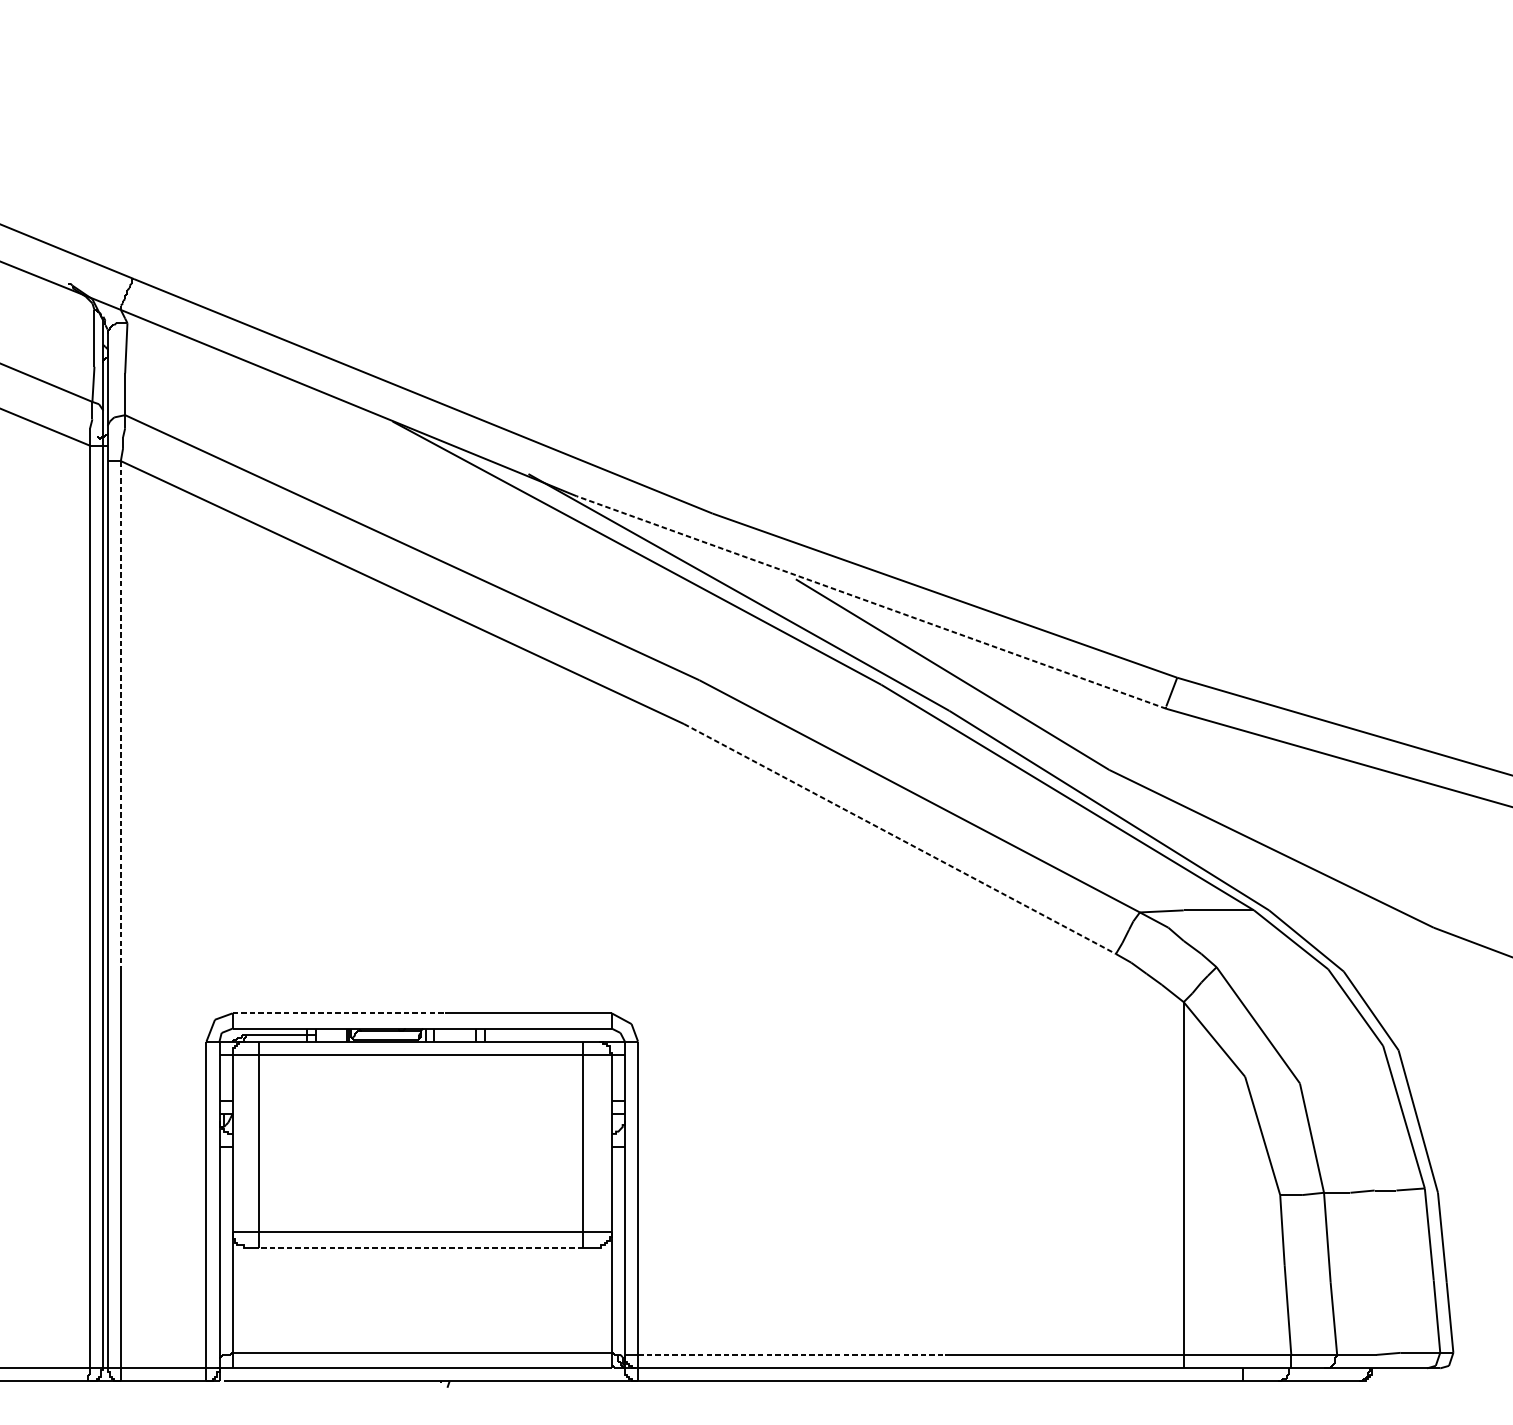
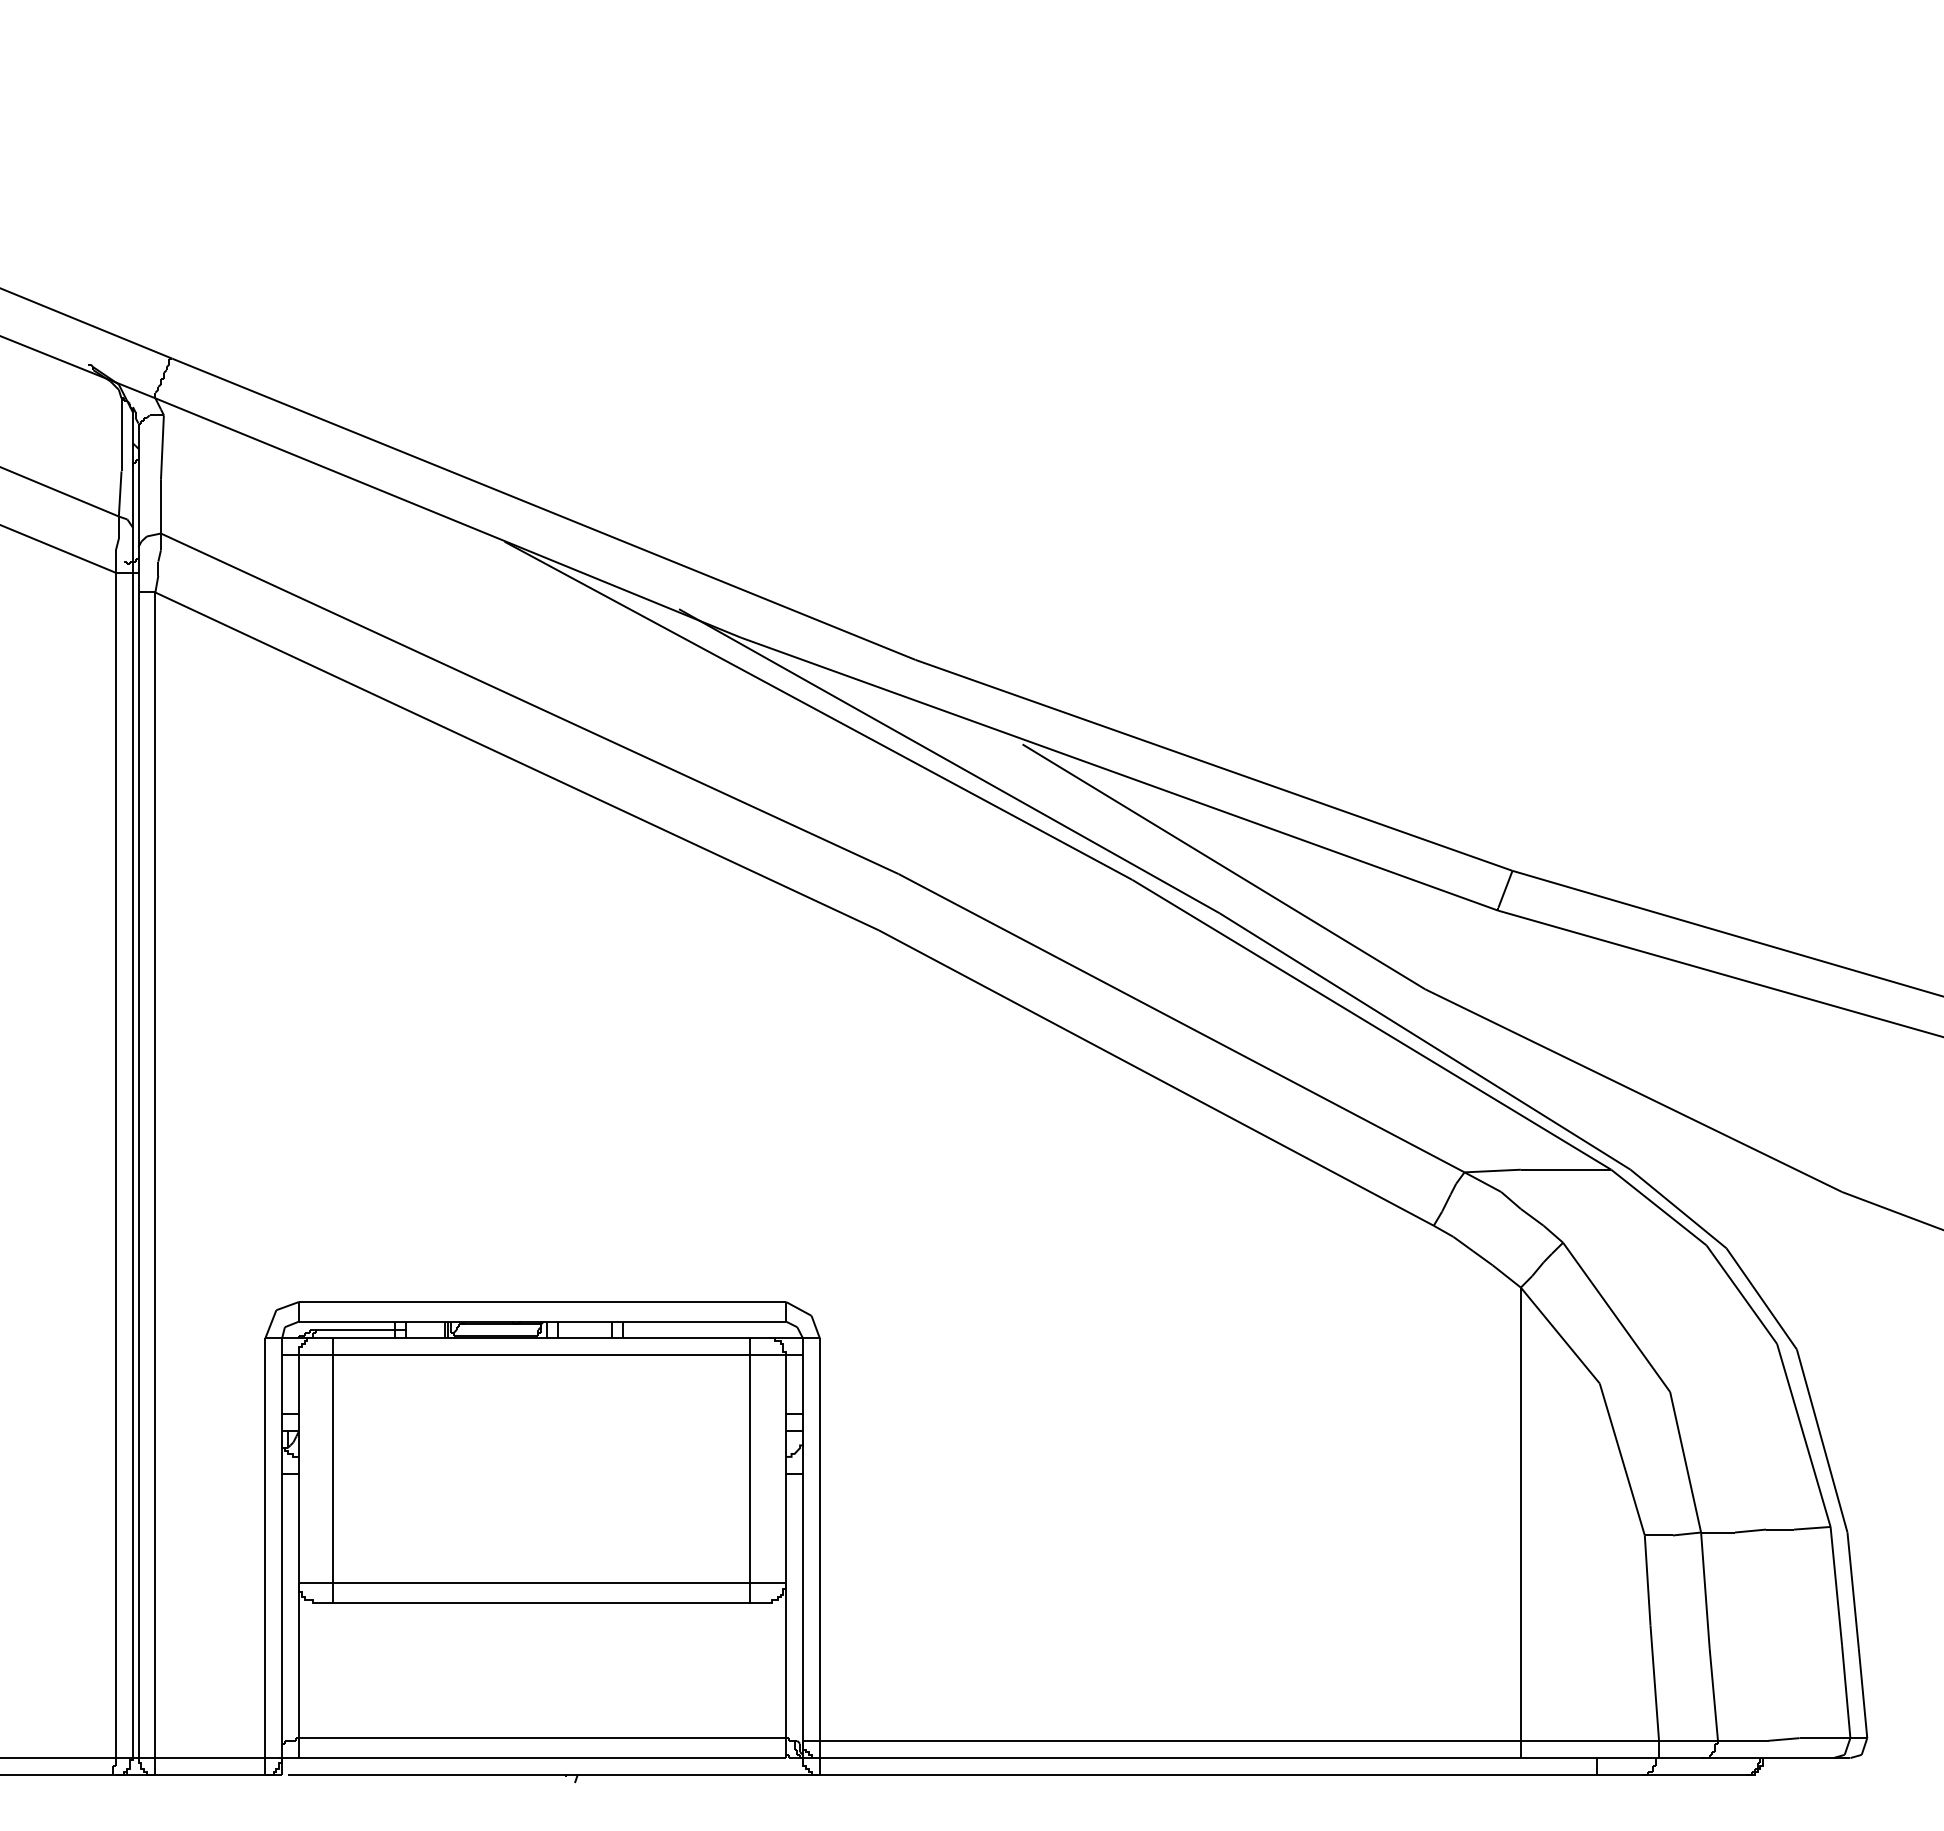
line: (871, 602) -> (1119, 774), dashed -> solid
line: (120, 715) -> (155, 919), dashed -> solid
line: (900, 839) -> (1156, 1078), dashed -> solid
line: (338, 1013) -> (435, 1302), dashed -> solid
line: (420, 1247) -> (540, 1602), dashed -> solid
line: (791, 1354) -> (1017, 1740), dashed -> solid

